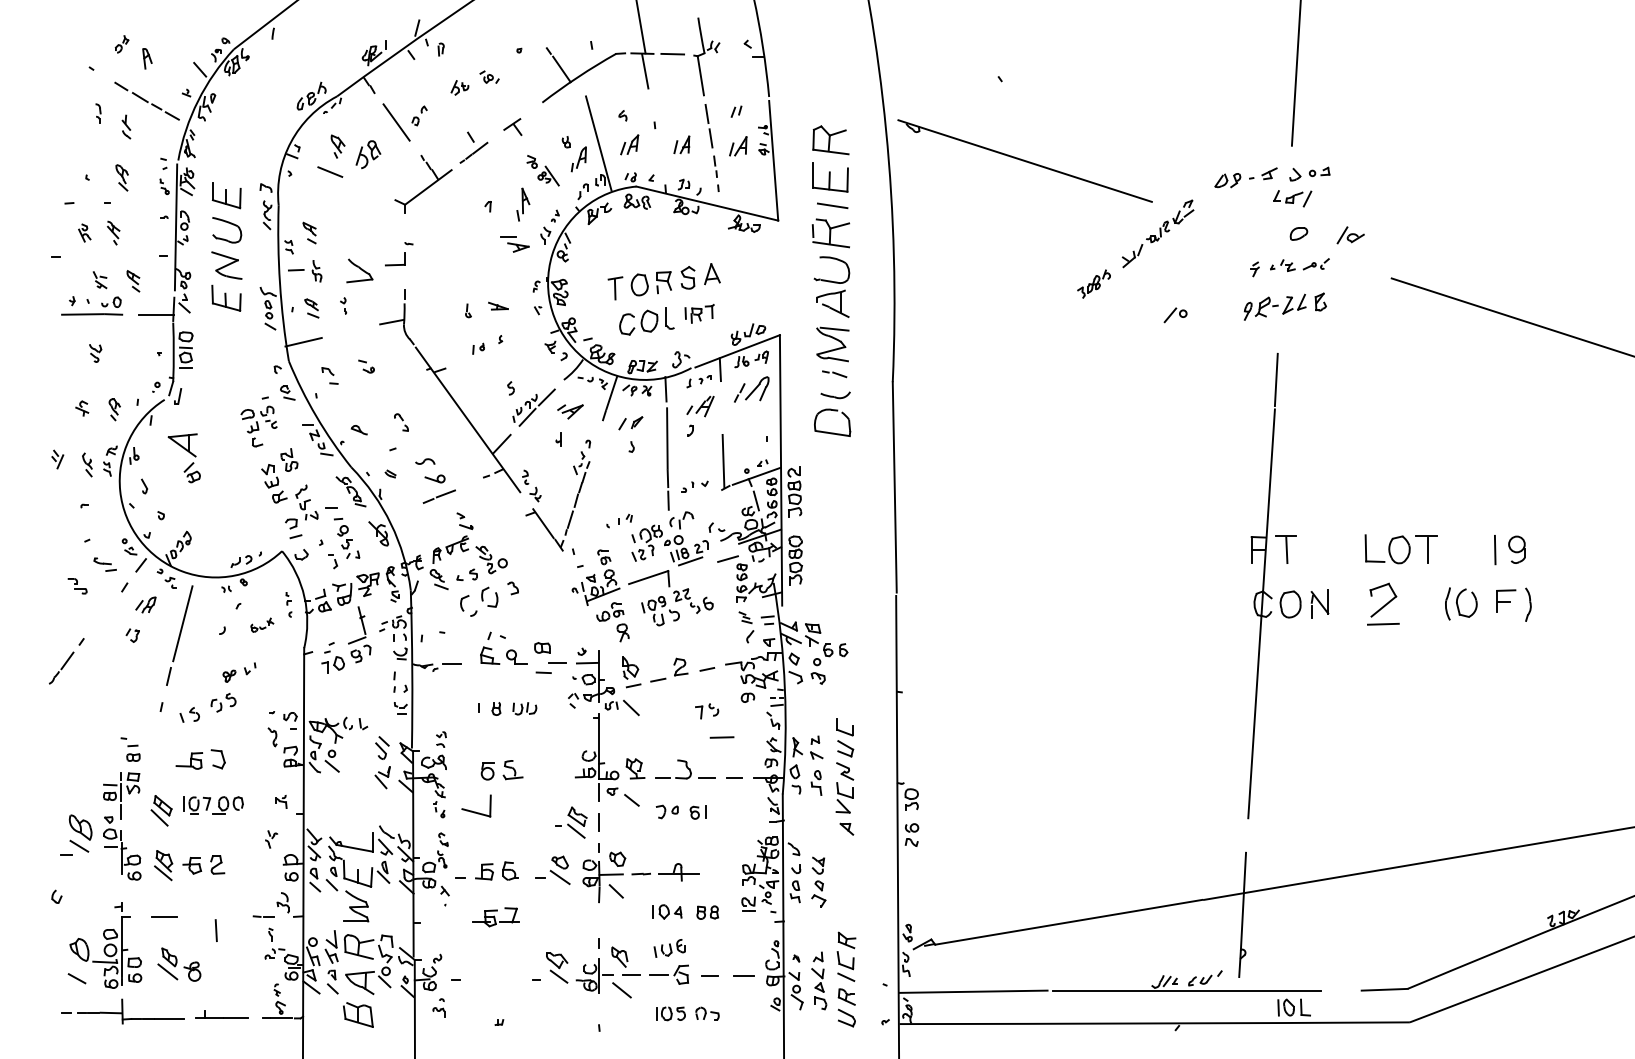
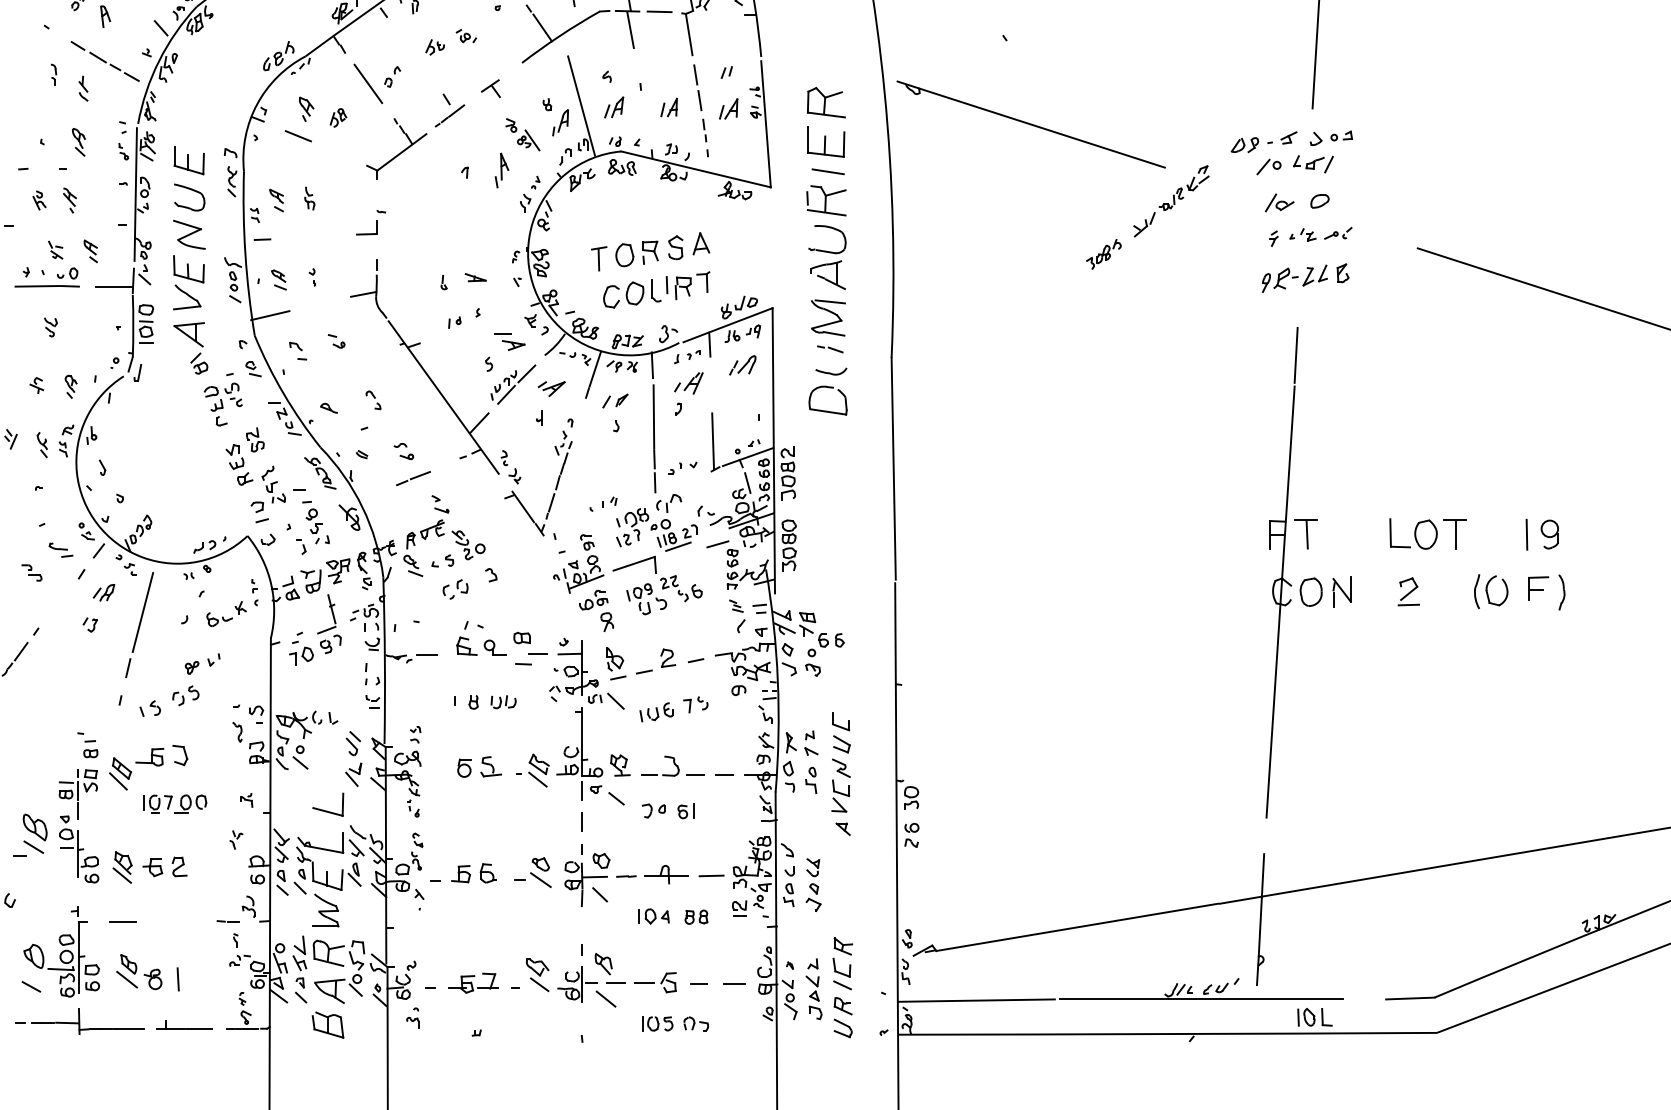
part: (367, 154) -> (337, 117), size x0.62
part: (1350, 235) -> (1279, 203), moved
part: (514, 244) -> (509, 342), moved
part: (359, 270) -> (186, 296), moved
part: (316, 271) -> (309, 198), moved
part: (699, 313) -> (687, 285), size x1.43
part: (1175, 315) -> (1268, 167), moved
part: (751, 388) -> (742, 364), size x0.71
part: (186, 451) -> (193, 341), moved
part: (429, 471) -> (403, 451), size x0.62
part: (479, 601) -> (455, 589), size x0.62
part: (1382, 603) -> (1408, 591), size x0.62
part: (262, 624) -> (226, 613), size x1.67
line: (721, 737) -> (710, 875), moved
part: (161, 810) -> (120, 773), moved
part: (475, 811) -> (327, 810), moved
part: (571, 822) -> (532, 770), moved
part: (495, 917) -> (472, 983), moved
line: (215, 930) -> (177, 979), moved
part: (669, 948) -> (656, 712), moved

